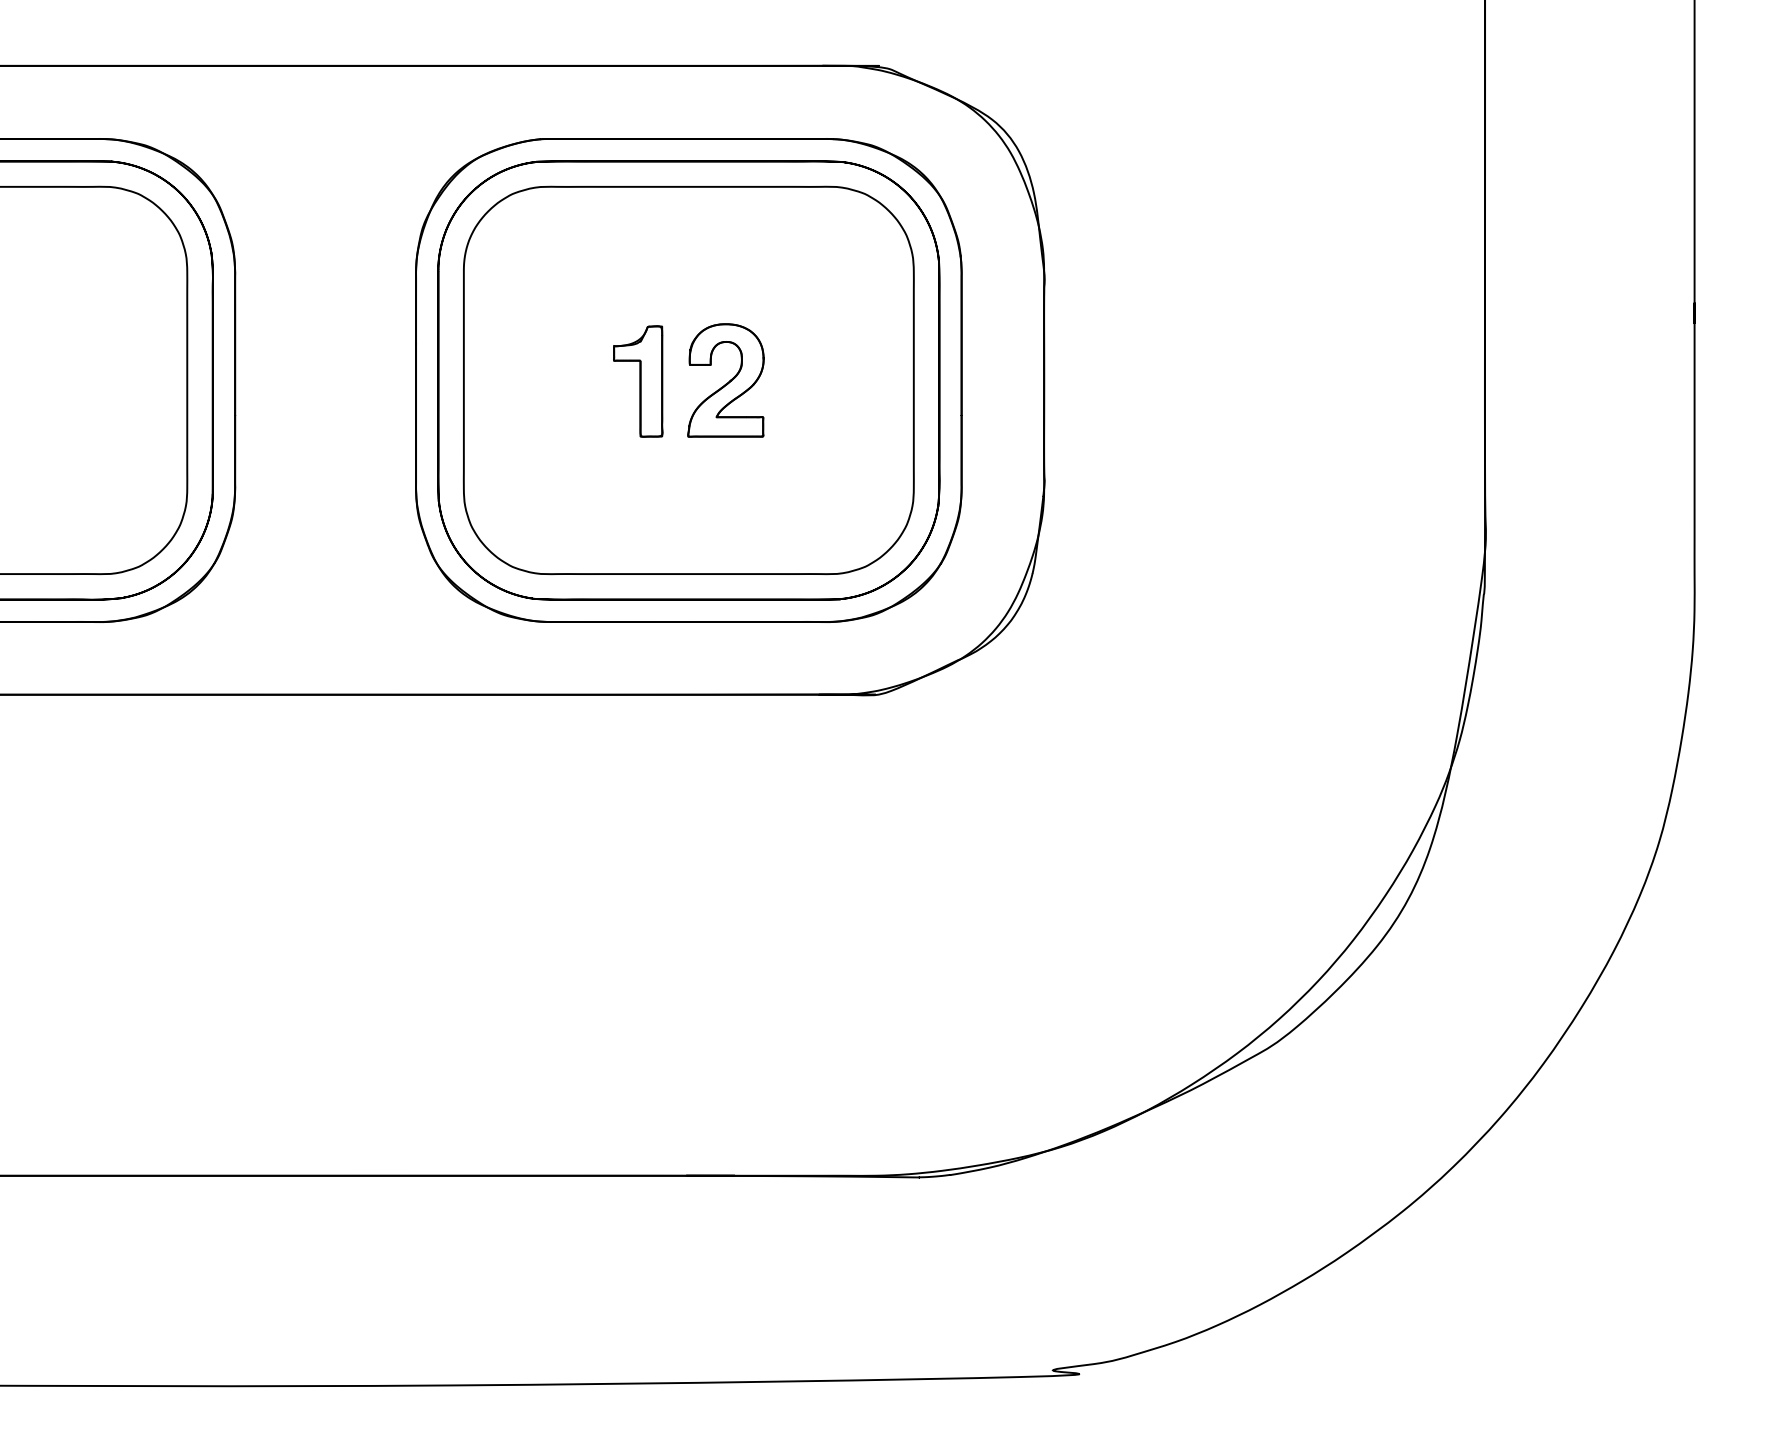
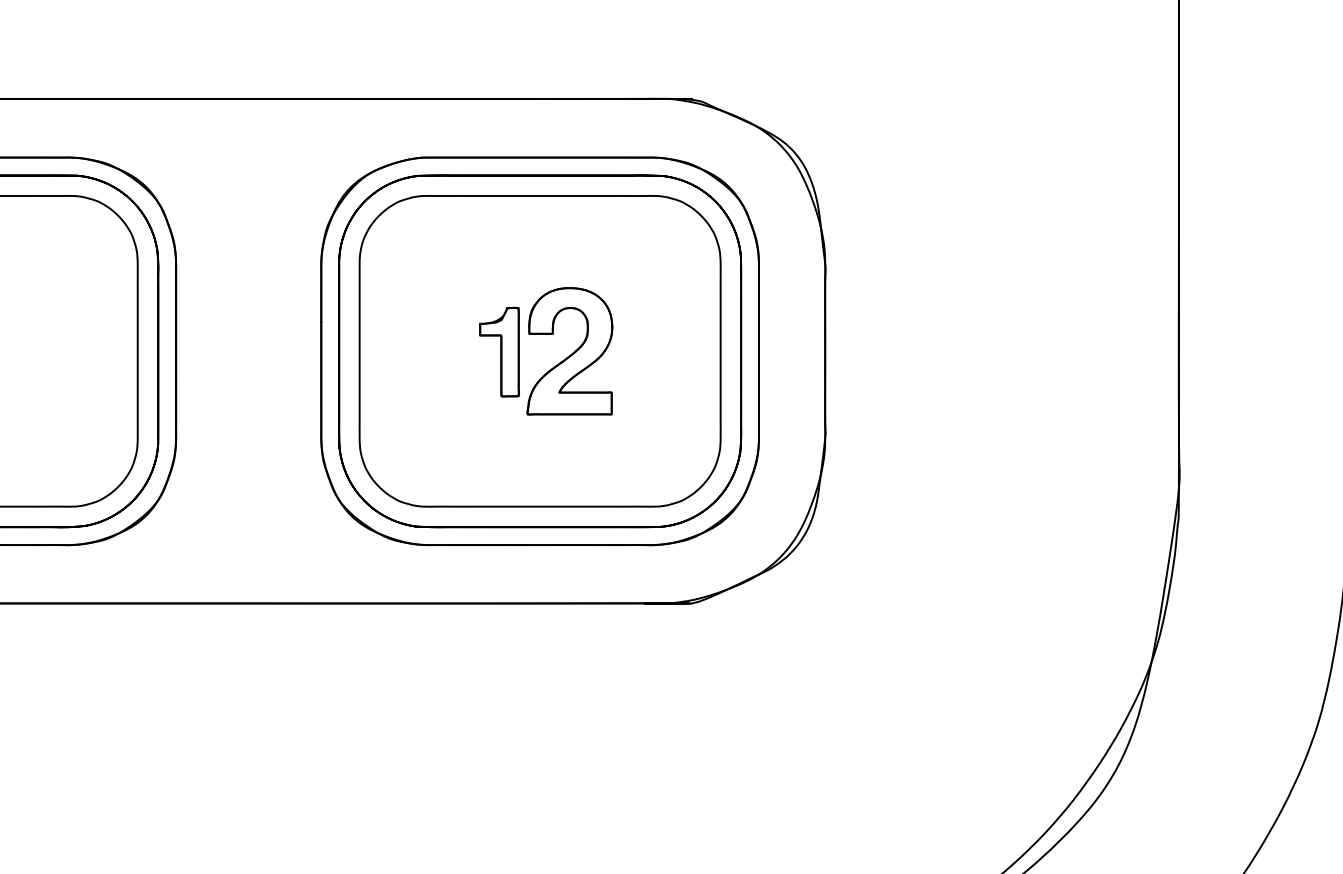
part: (725, 380) -> (569, 351), size x1.4

